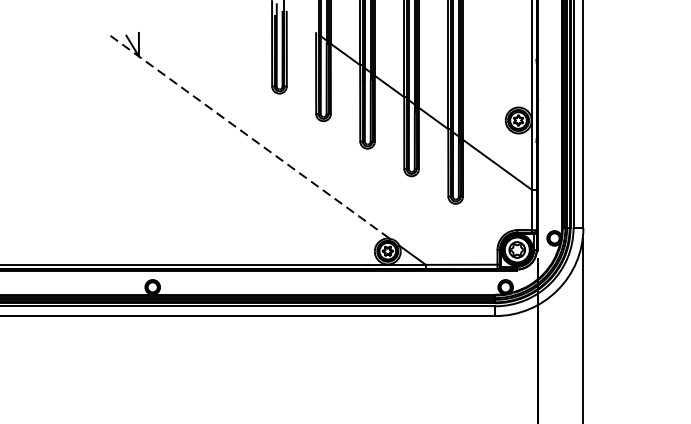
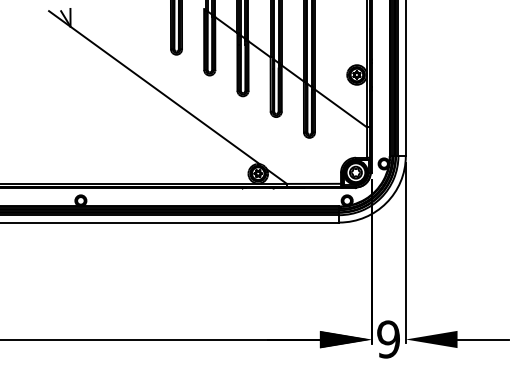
line: (250, 137) -> (154, 87), dashed -> solid

